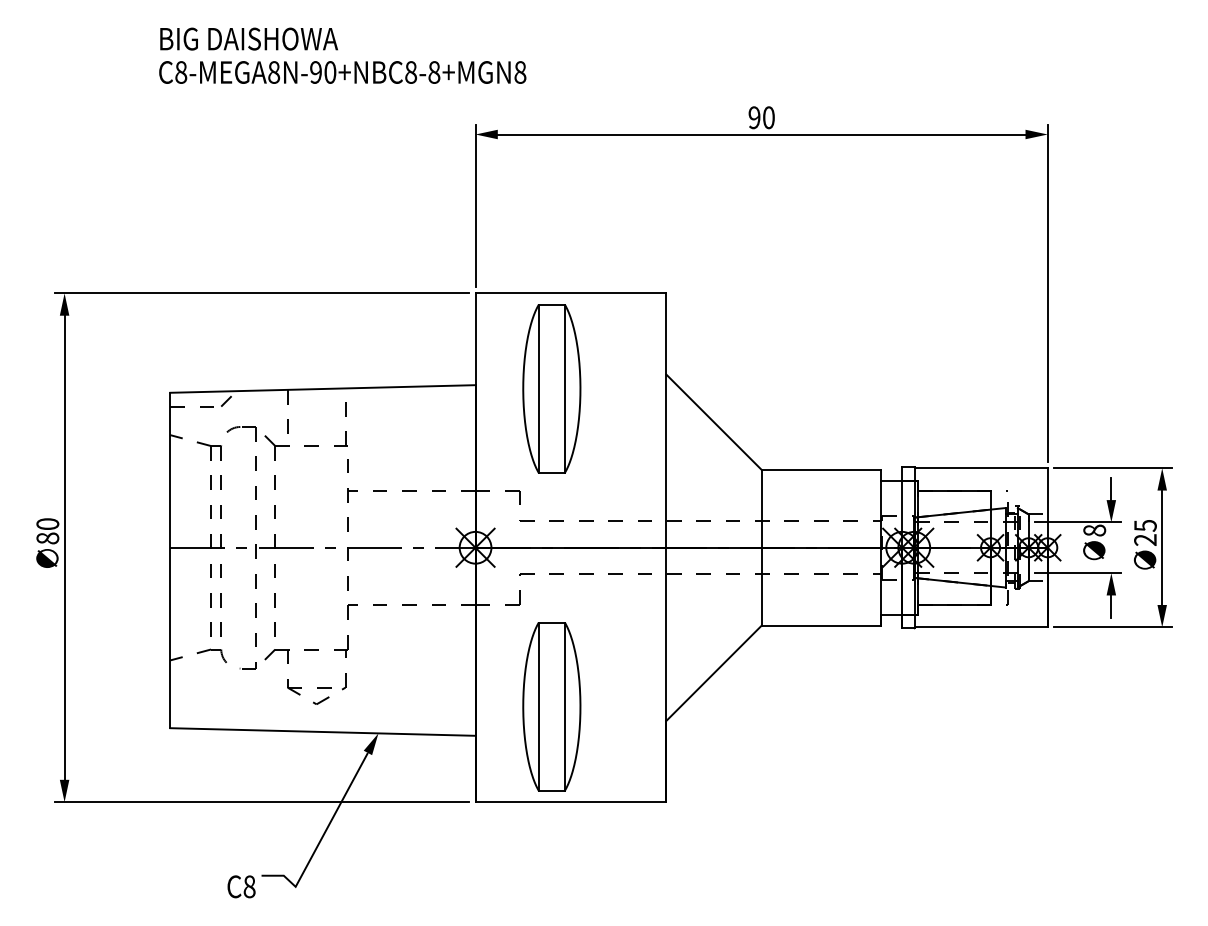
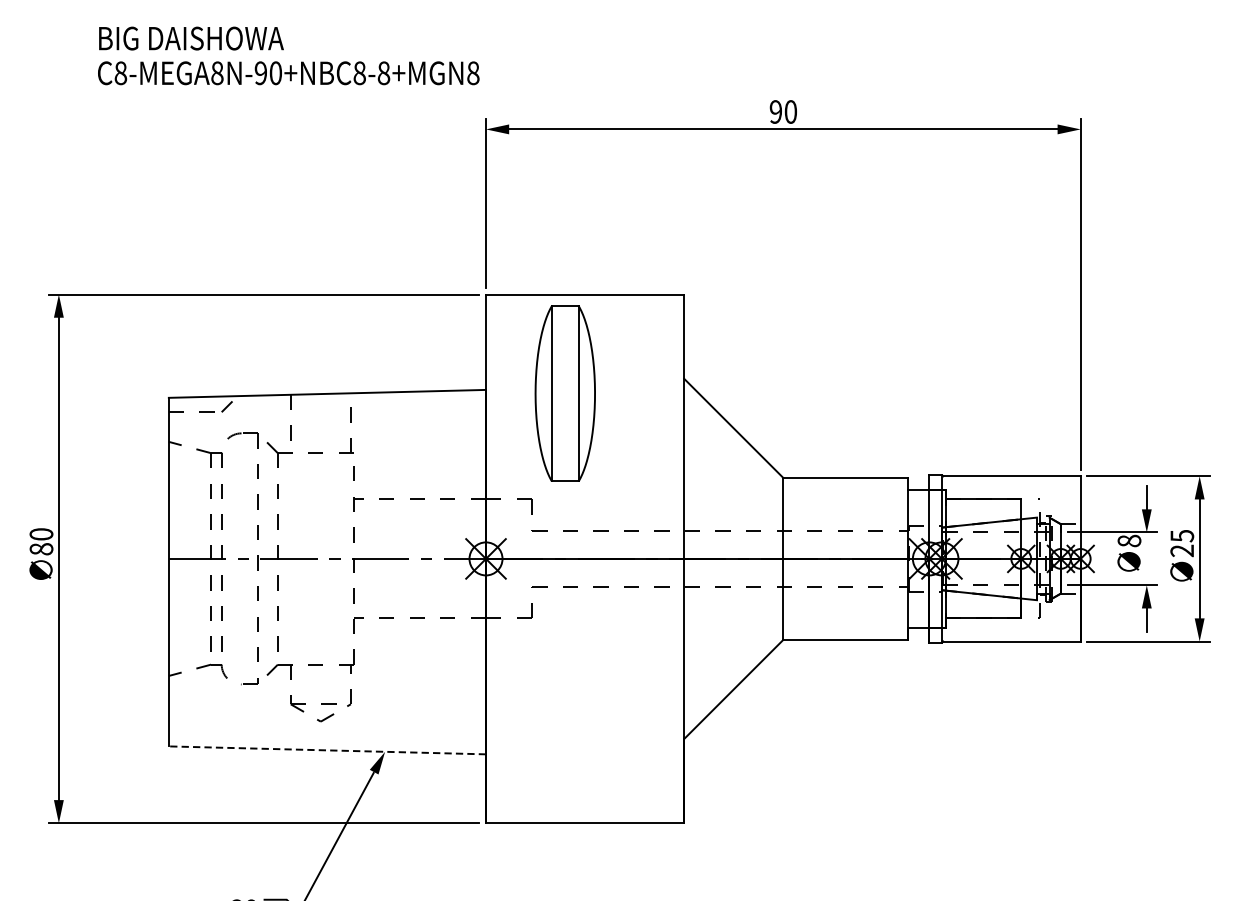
text: (342, 55) -> (288, 55), moved
part: (551, 706) -> (564, 723), removed
line: (322, 732) -> (326, 750), solid -> dashed

